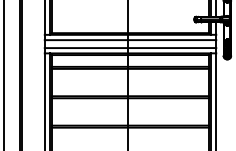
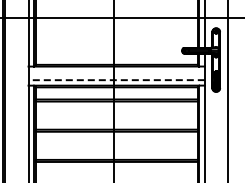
line: (130, 39) -> (116, 71), removed
line: (130, 48) -> (116, 80), solid -> dashed

